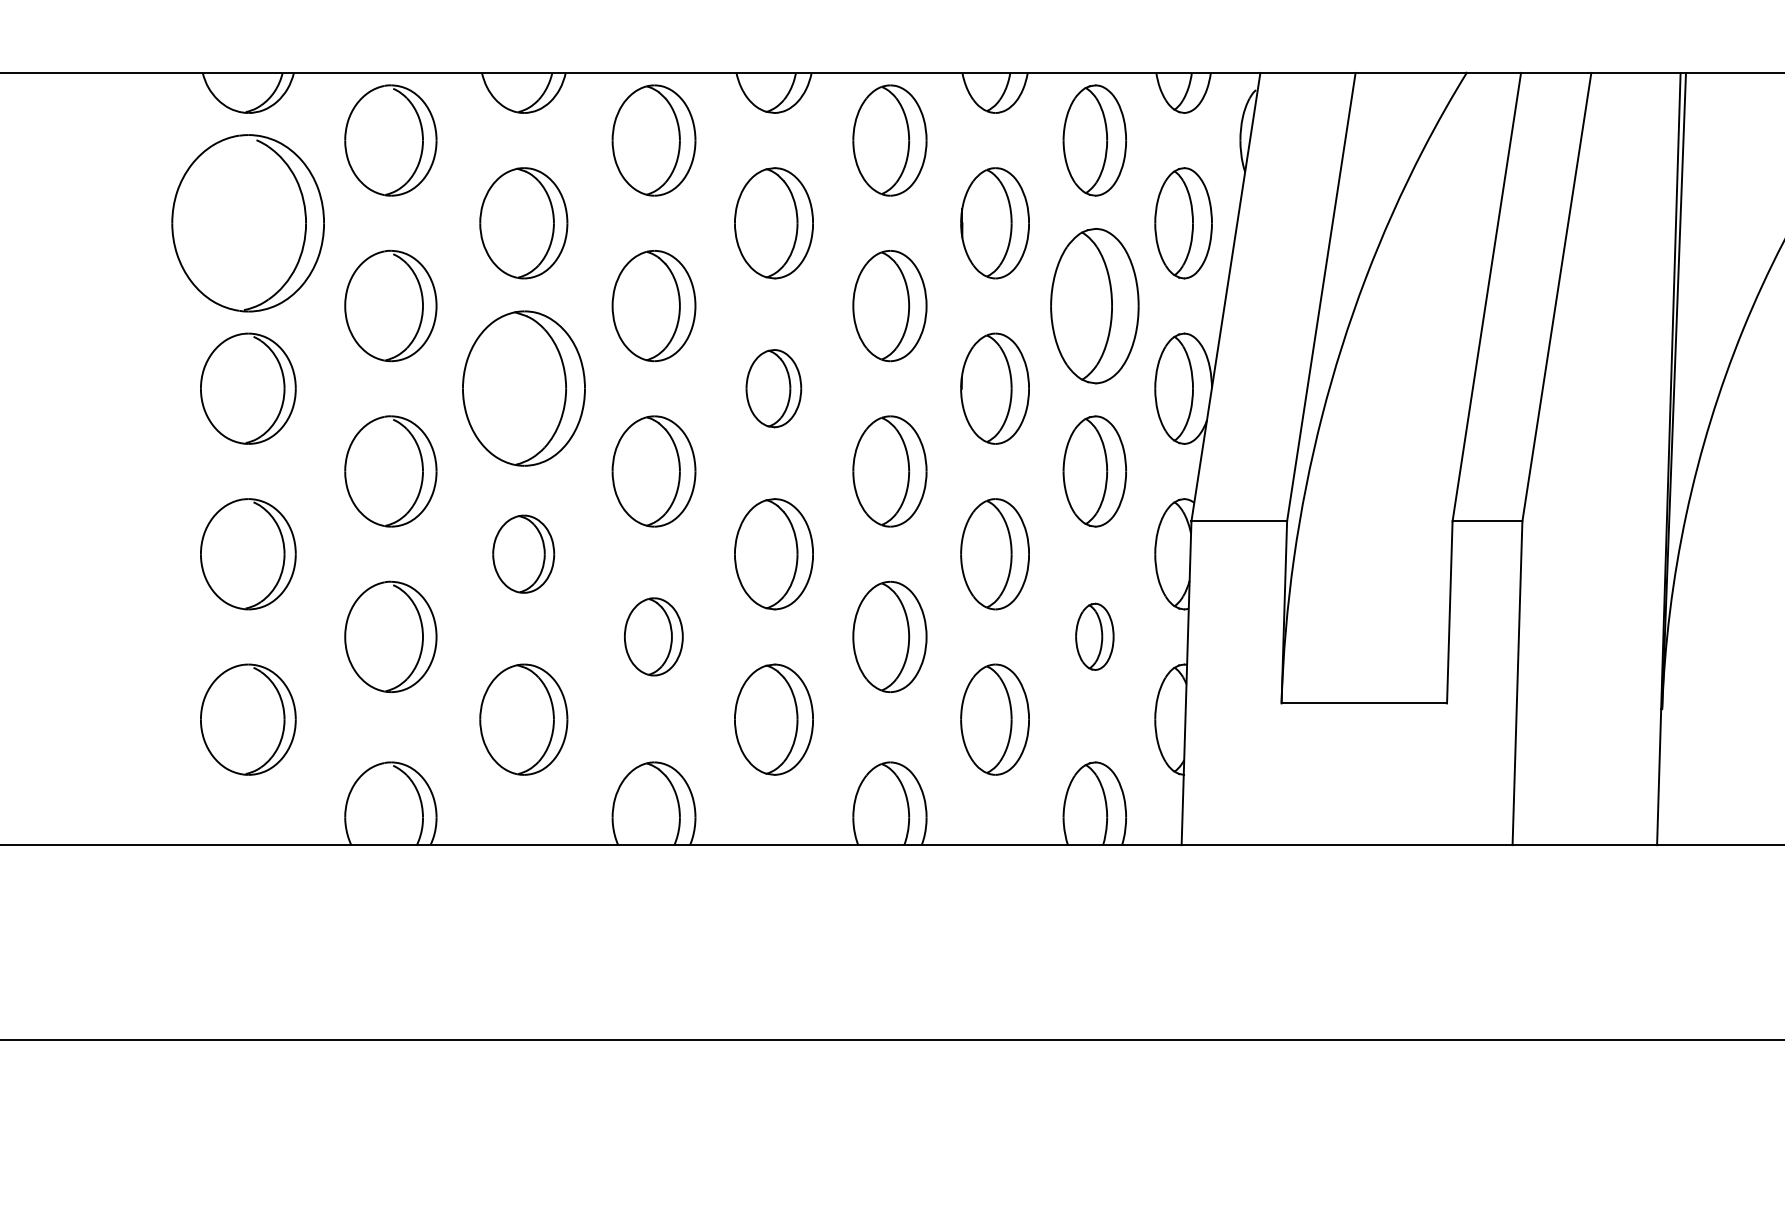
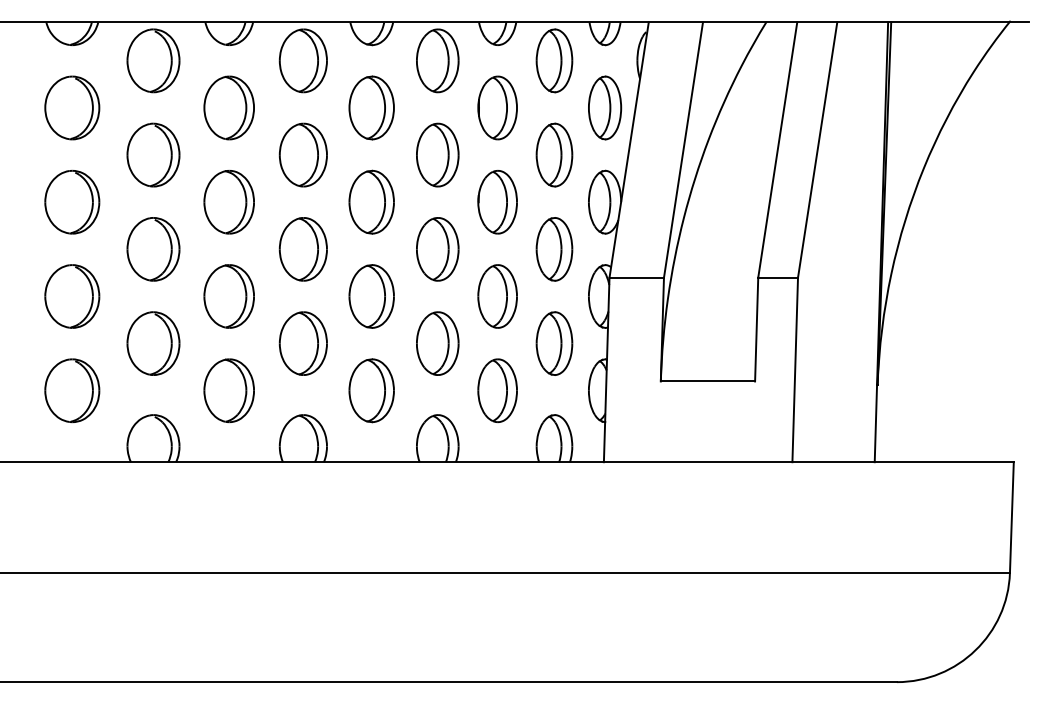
part: (248, 222) -> (72, 107), size x0.62
part: (1094, 304) -> (554, 154), size x0.71
part: (773, 387) -> (371, 201), size x1.43
part: (522, 389) -> (228, 202), size x0.71
part: (522, 554) -> (228, 296), size x1.43
part: (652, 636) -> (302, 343), size x1.43
part: (1094, 636) -> (554, 343), size x1.67

